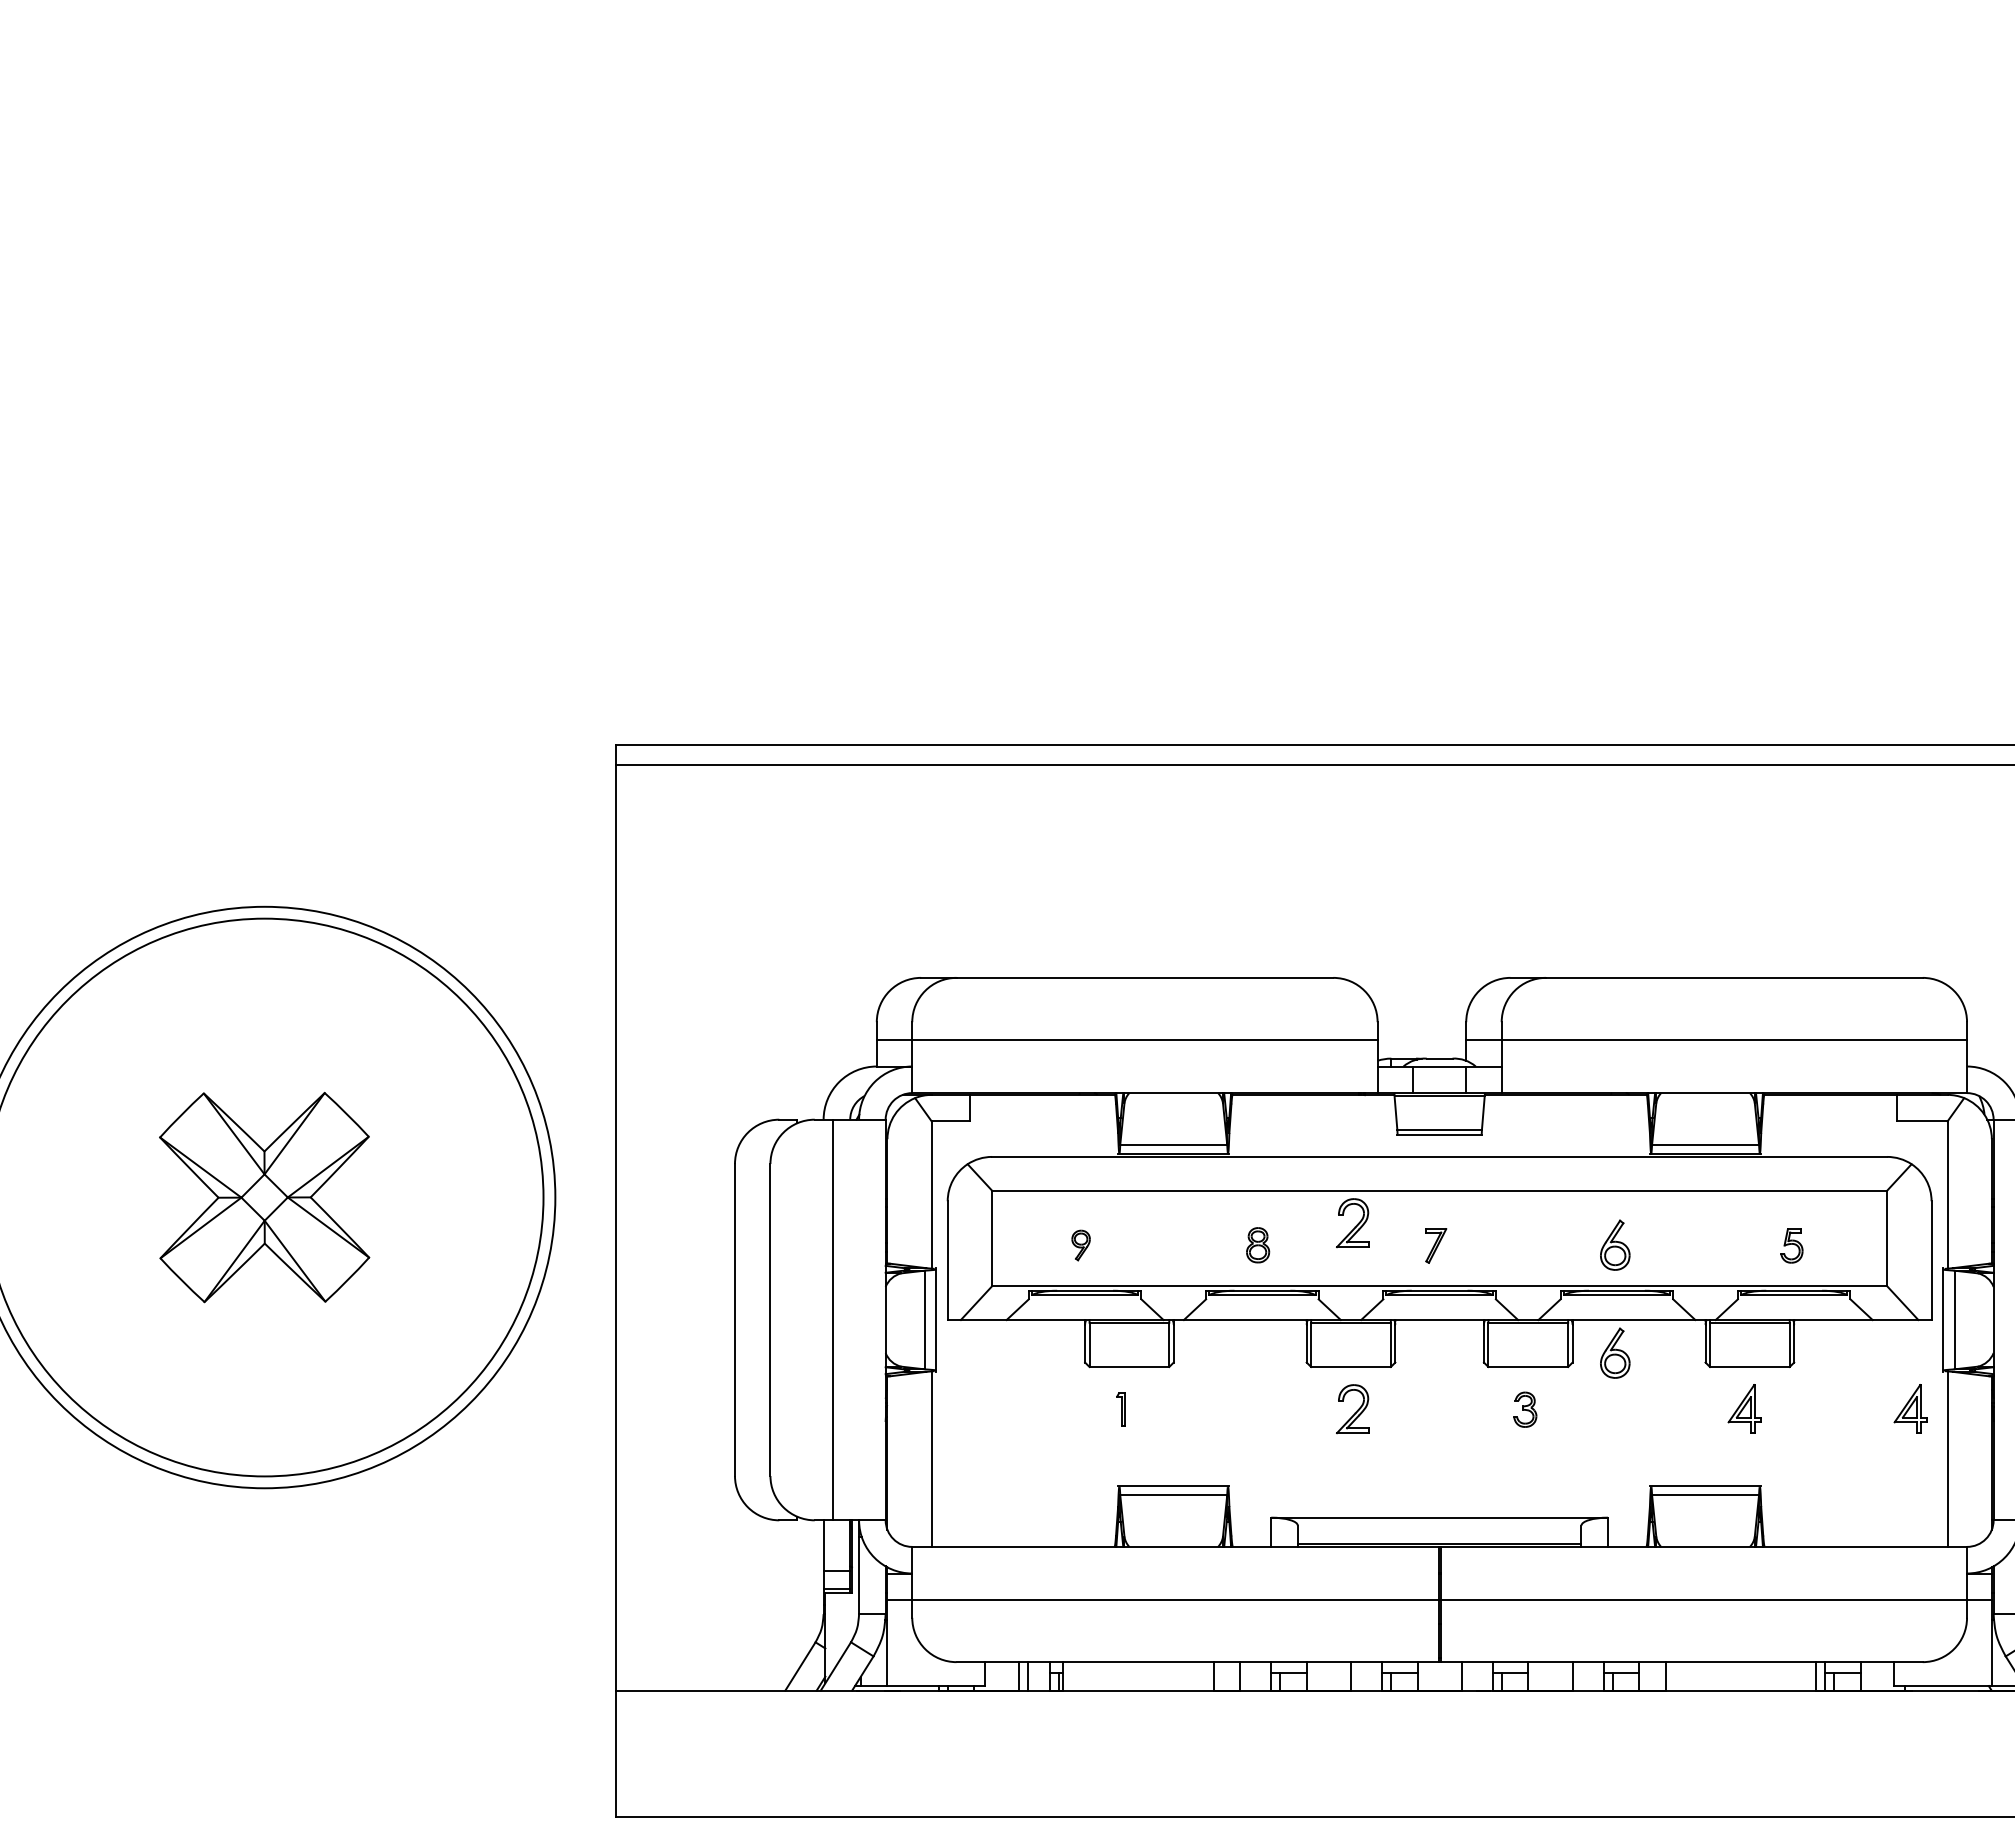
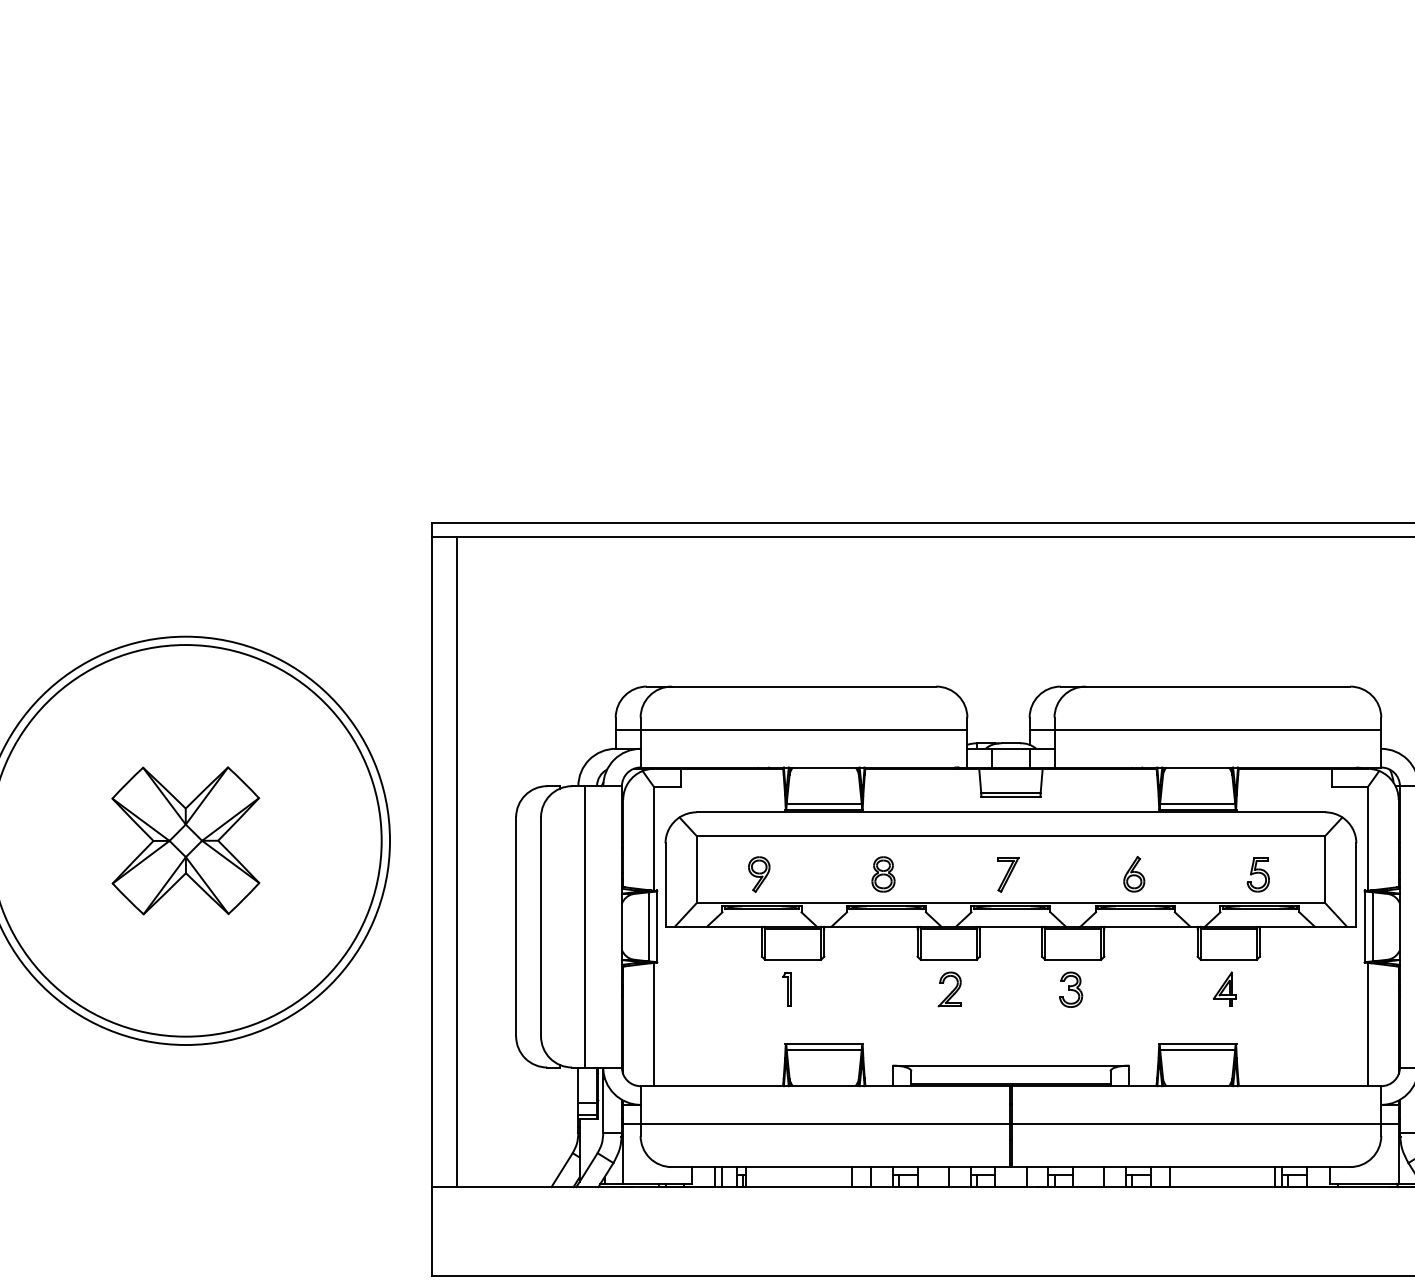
part: (1352, 1223) -> (949, 859), removed
line: (650, 1227) -> (456, 861), added
part: (1257, 1244) -> (883, 873), size x1.43
part: (1080, 1245) -> (758, 874), size x1.67
part: (1436, 1245) -> (1008, 874), size x1.43
part: (1791, 1245) -> (1258, 874), size x1.43
part: (1615, 1352) -> (1134, 949), removed
part: (1910, 1408) -> (1341, 988), removed
part: (1120, 1409) -> (786, 989), size x1.43
part: (1525, 1409) -> (1071, 989), size x1.43

